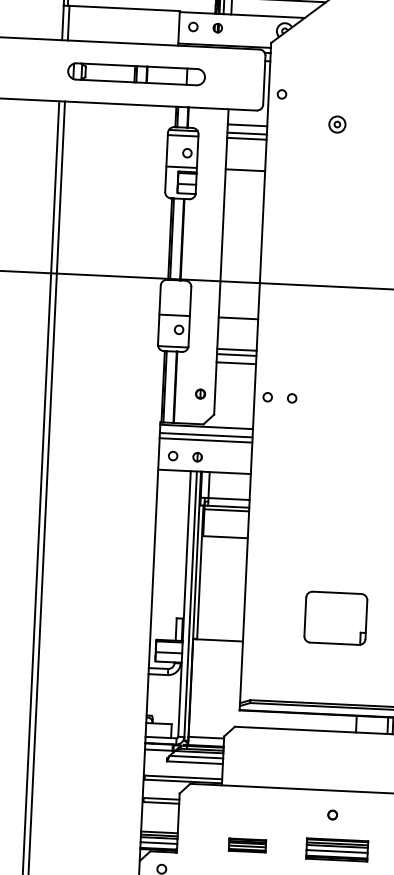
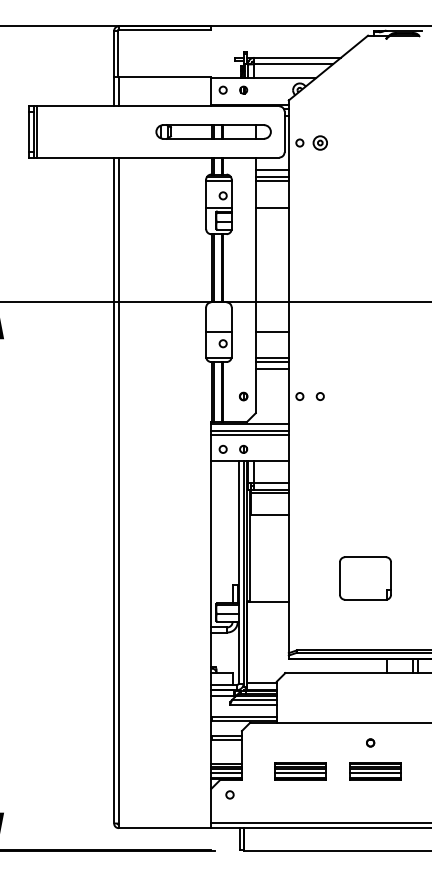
part: (136, 73) -> (213, 131), moved
part: (336, 123) -> (319, 142), moved
part: (247, 845) -> (300, 771), size x1.67

